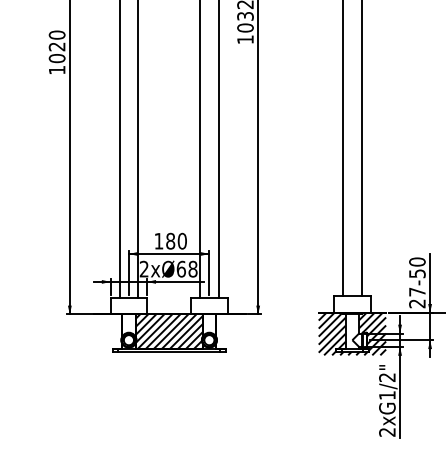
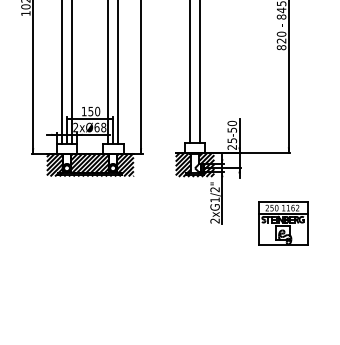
text: (169, 241) -> (90, 111), 180 -> 150
text: (417, 291) -> (232, 140), 27-50 -> 25-50
hatch: (168, 333) -> (89, 164), added

